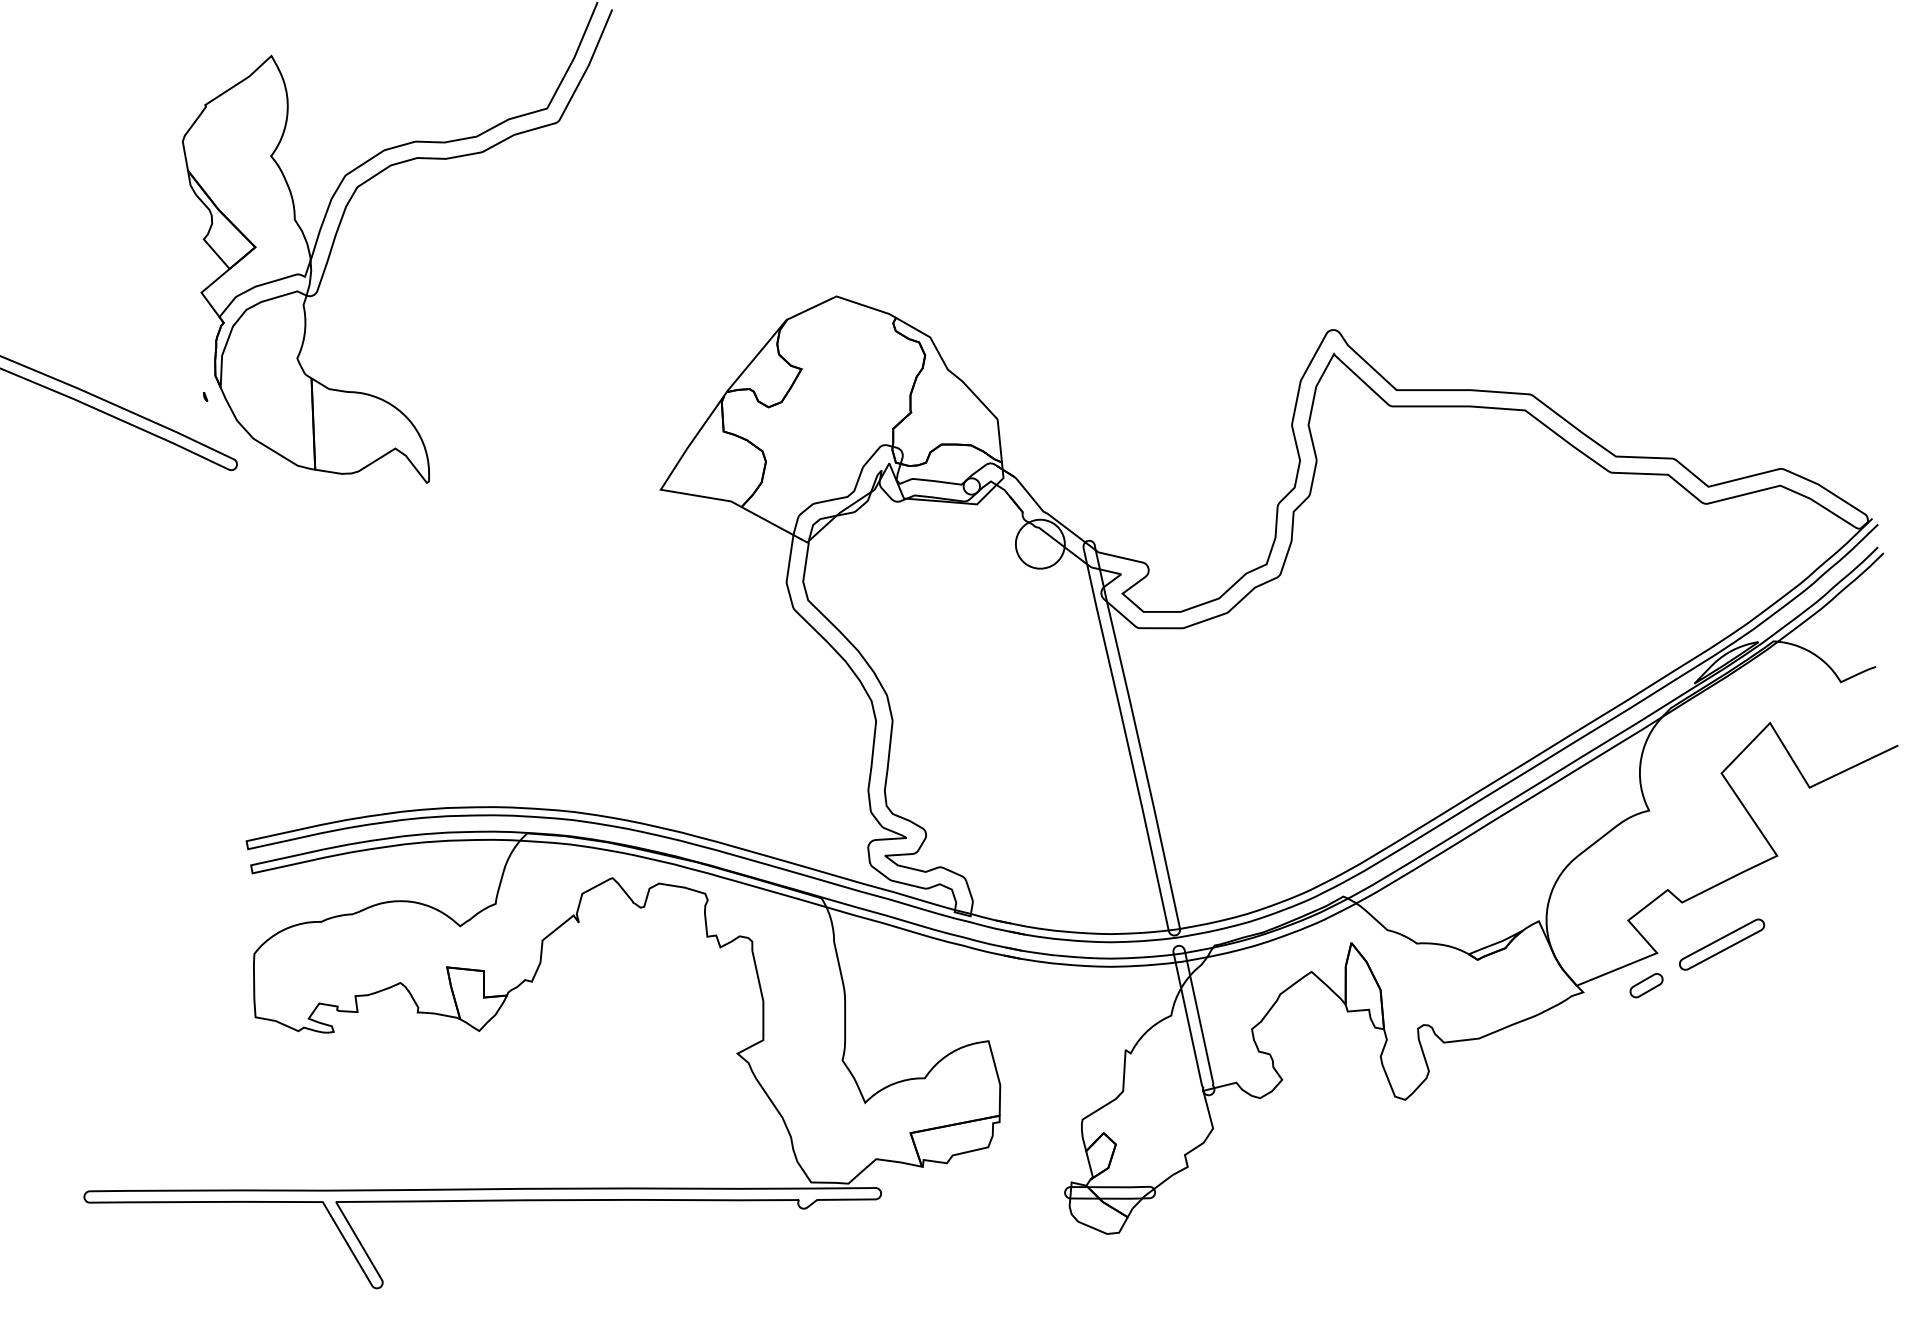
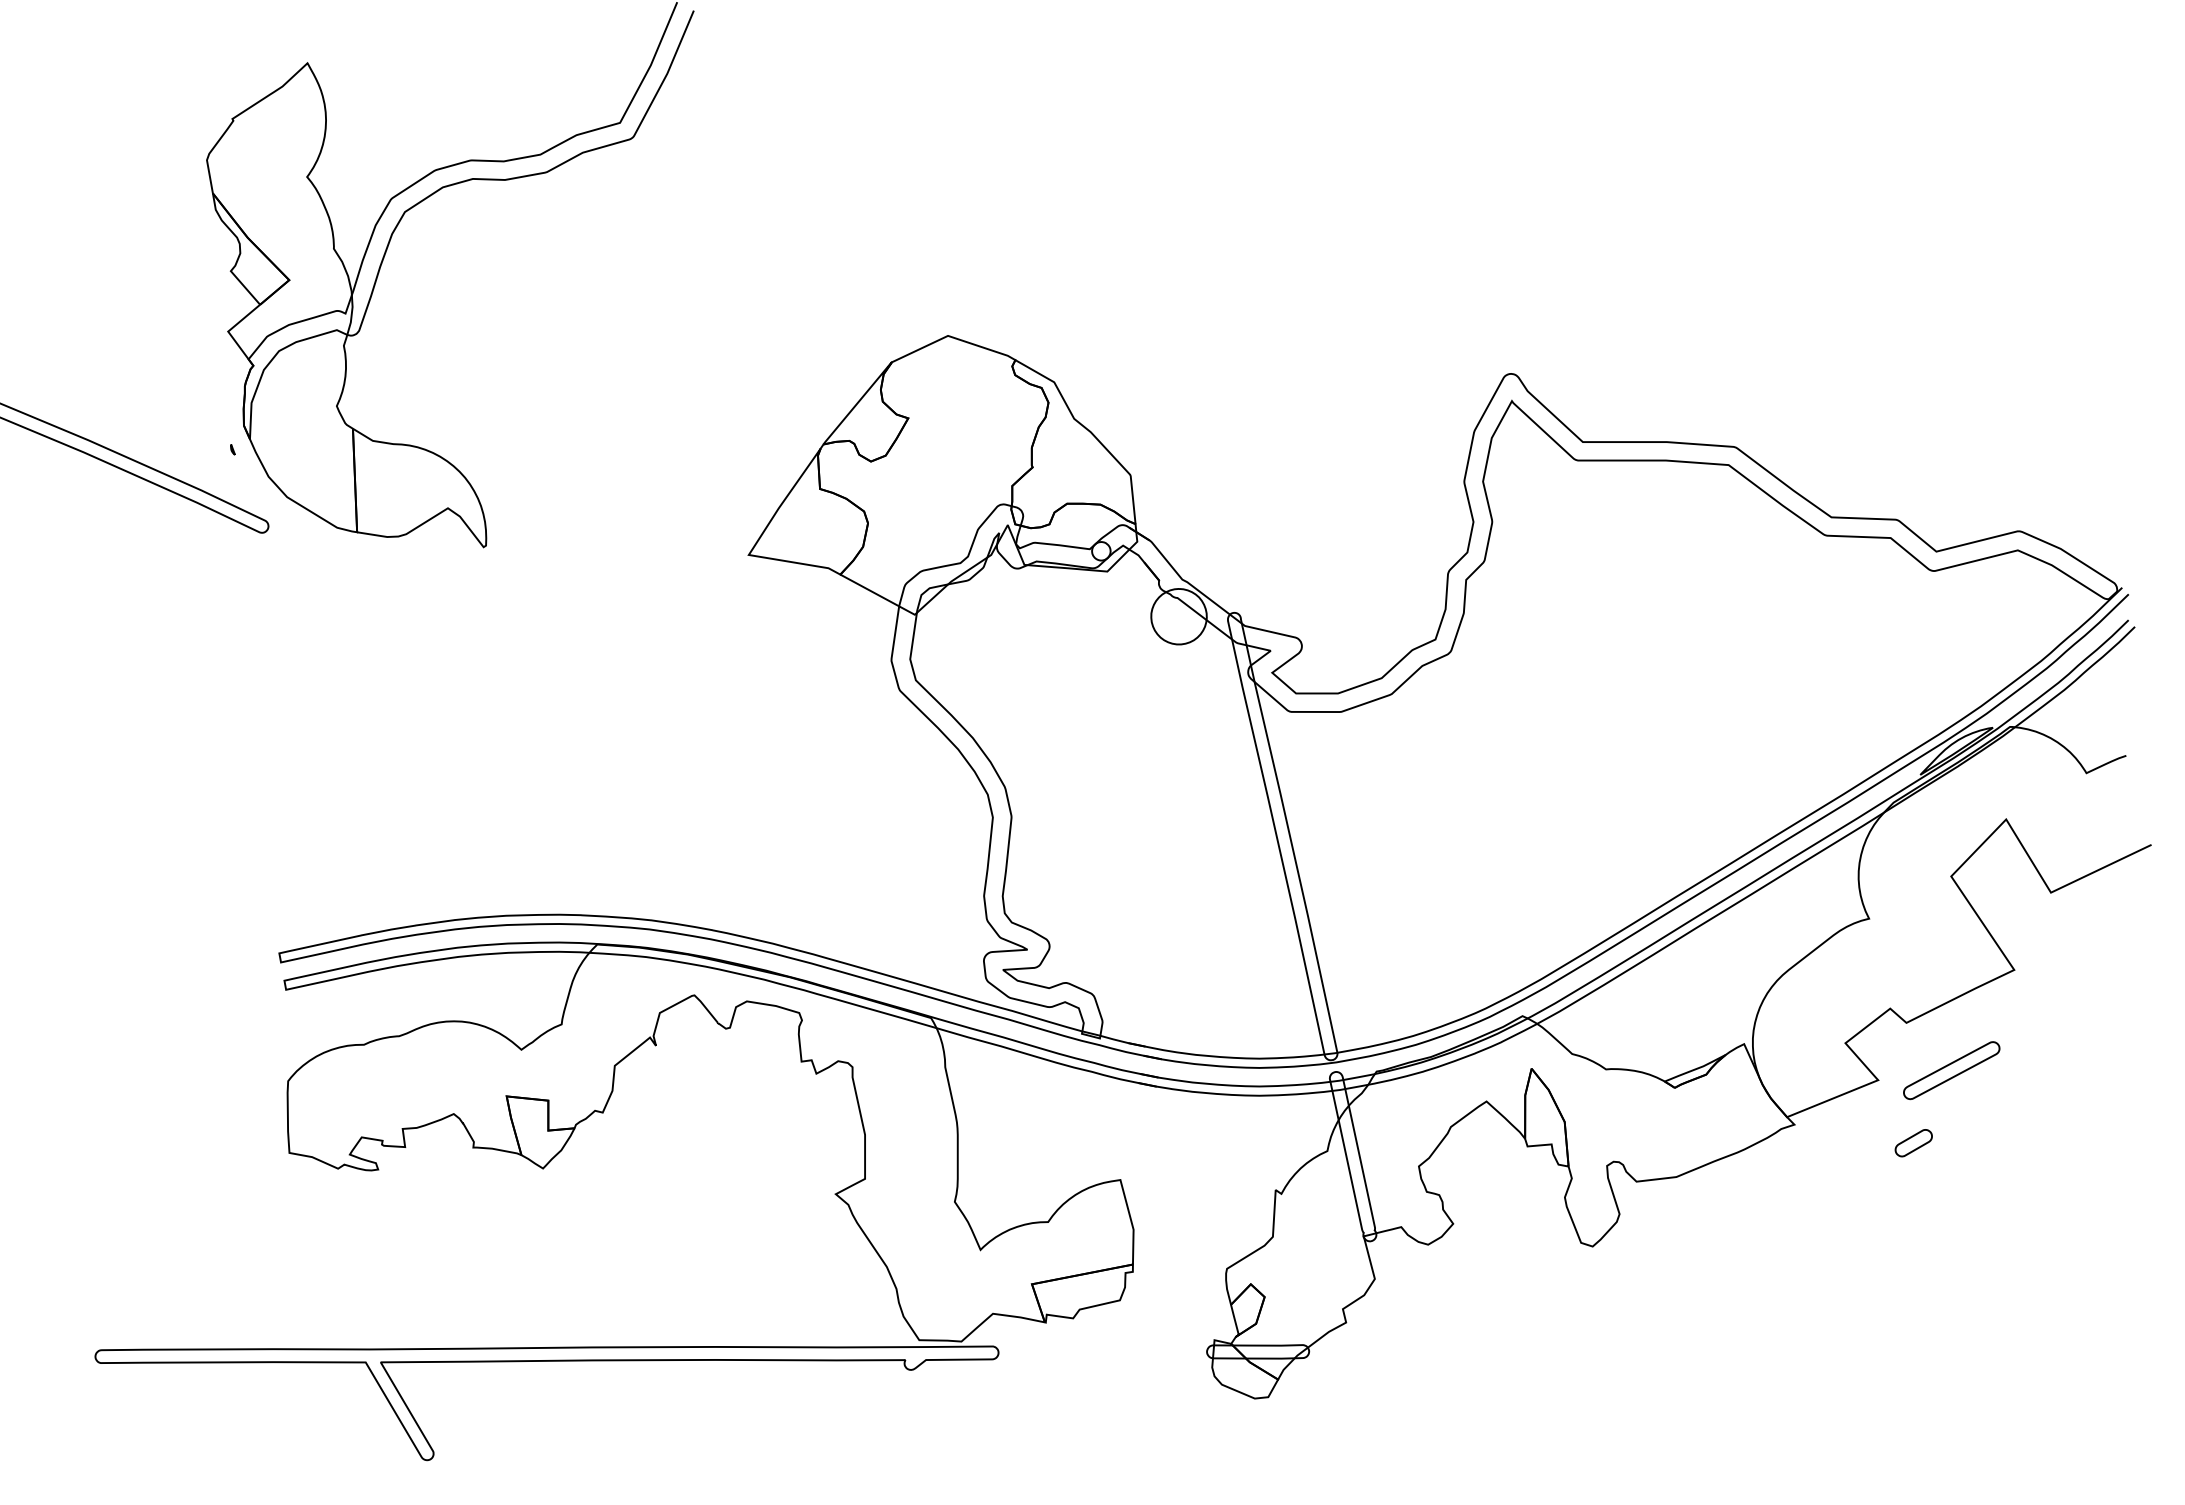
part: (1646, 985) -> (1913, 1142), moved

